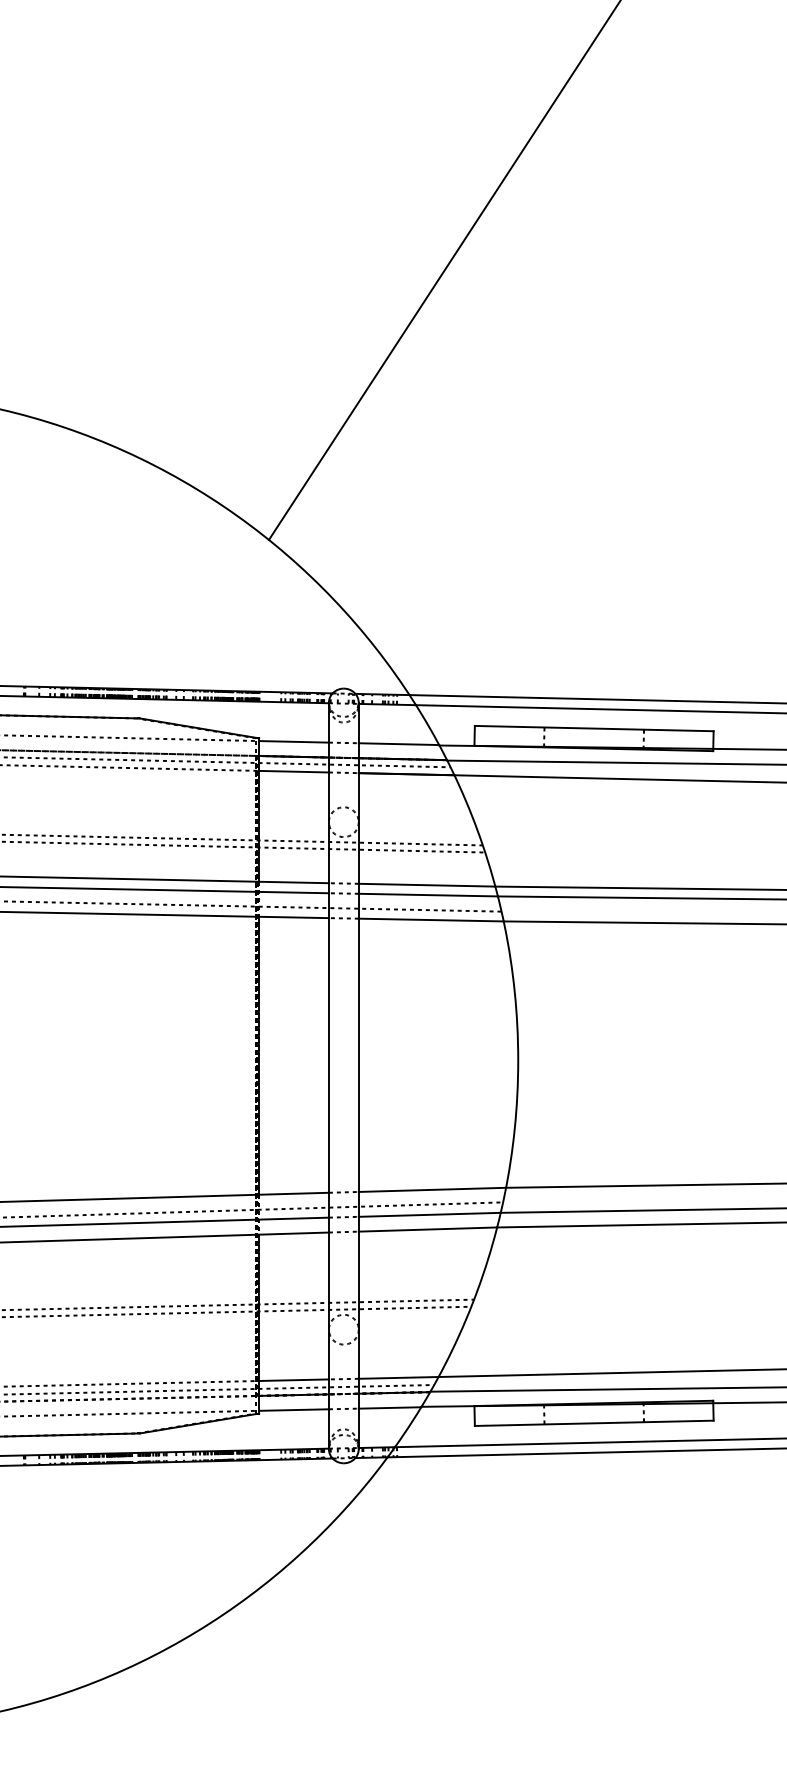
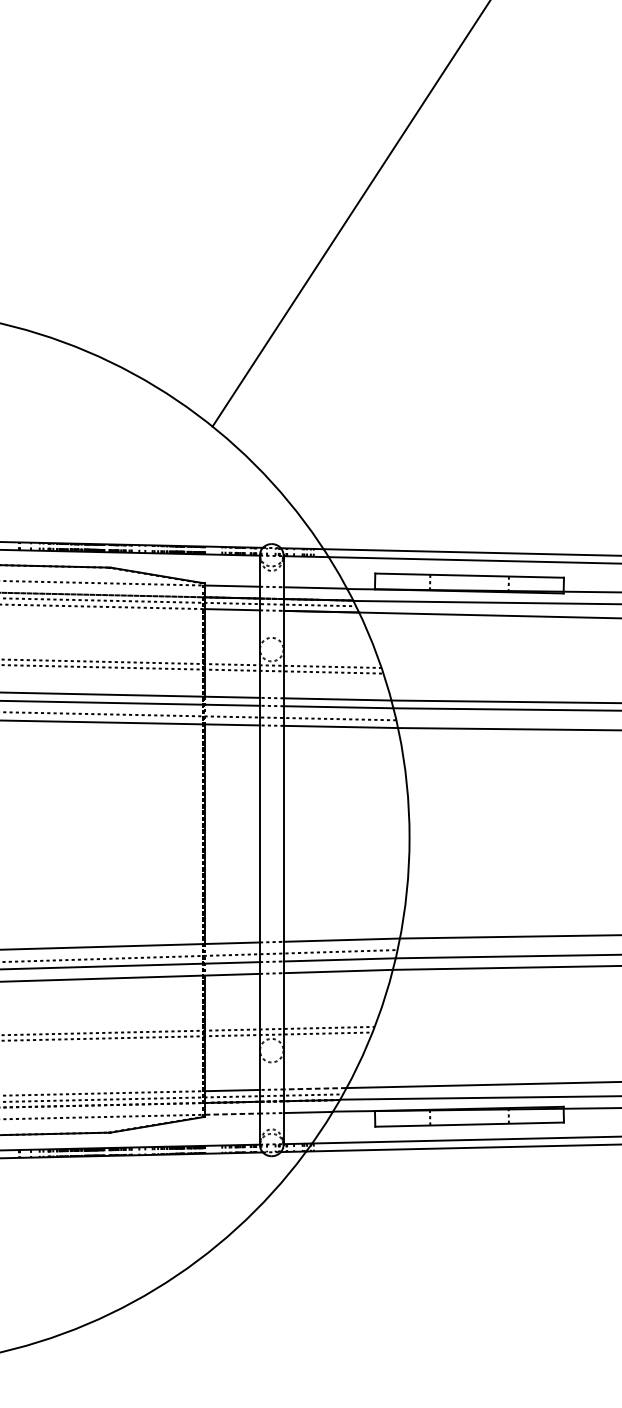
line: (398, 1377) -> (314, 1088), solid -> dashed
line: (294, 1410) -> (232, 1114), solid -> dashed

